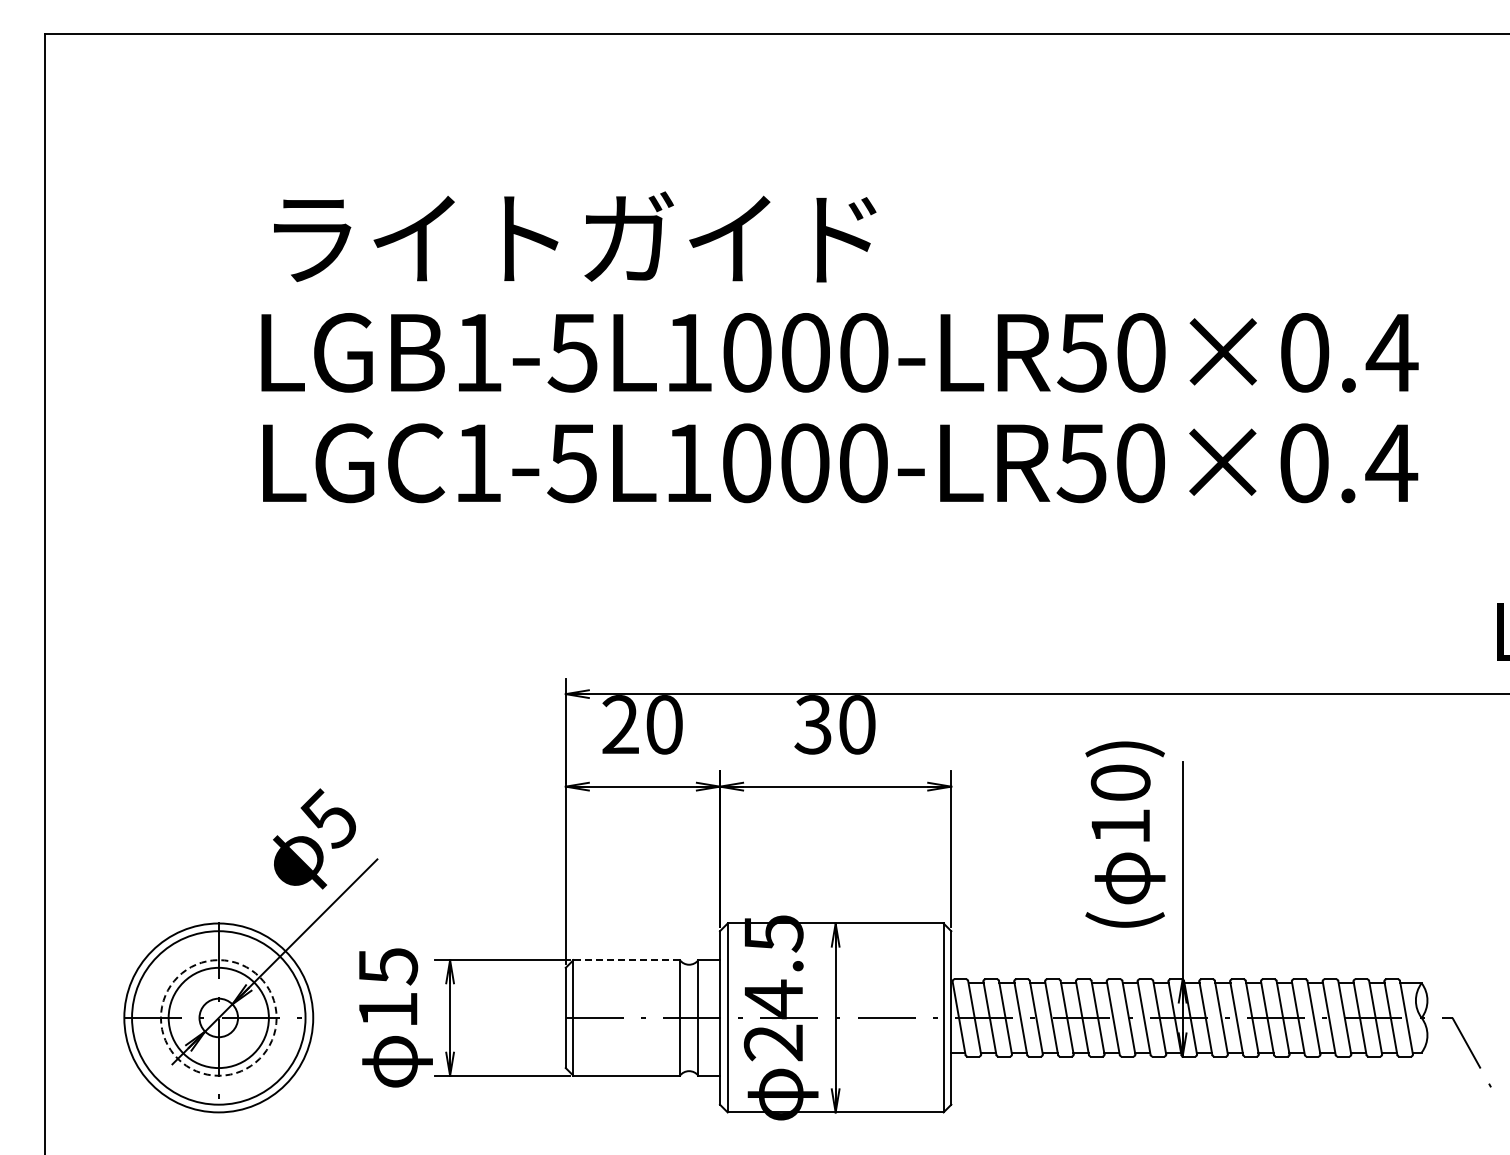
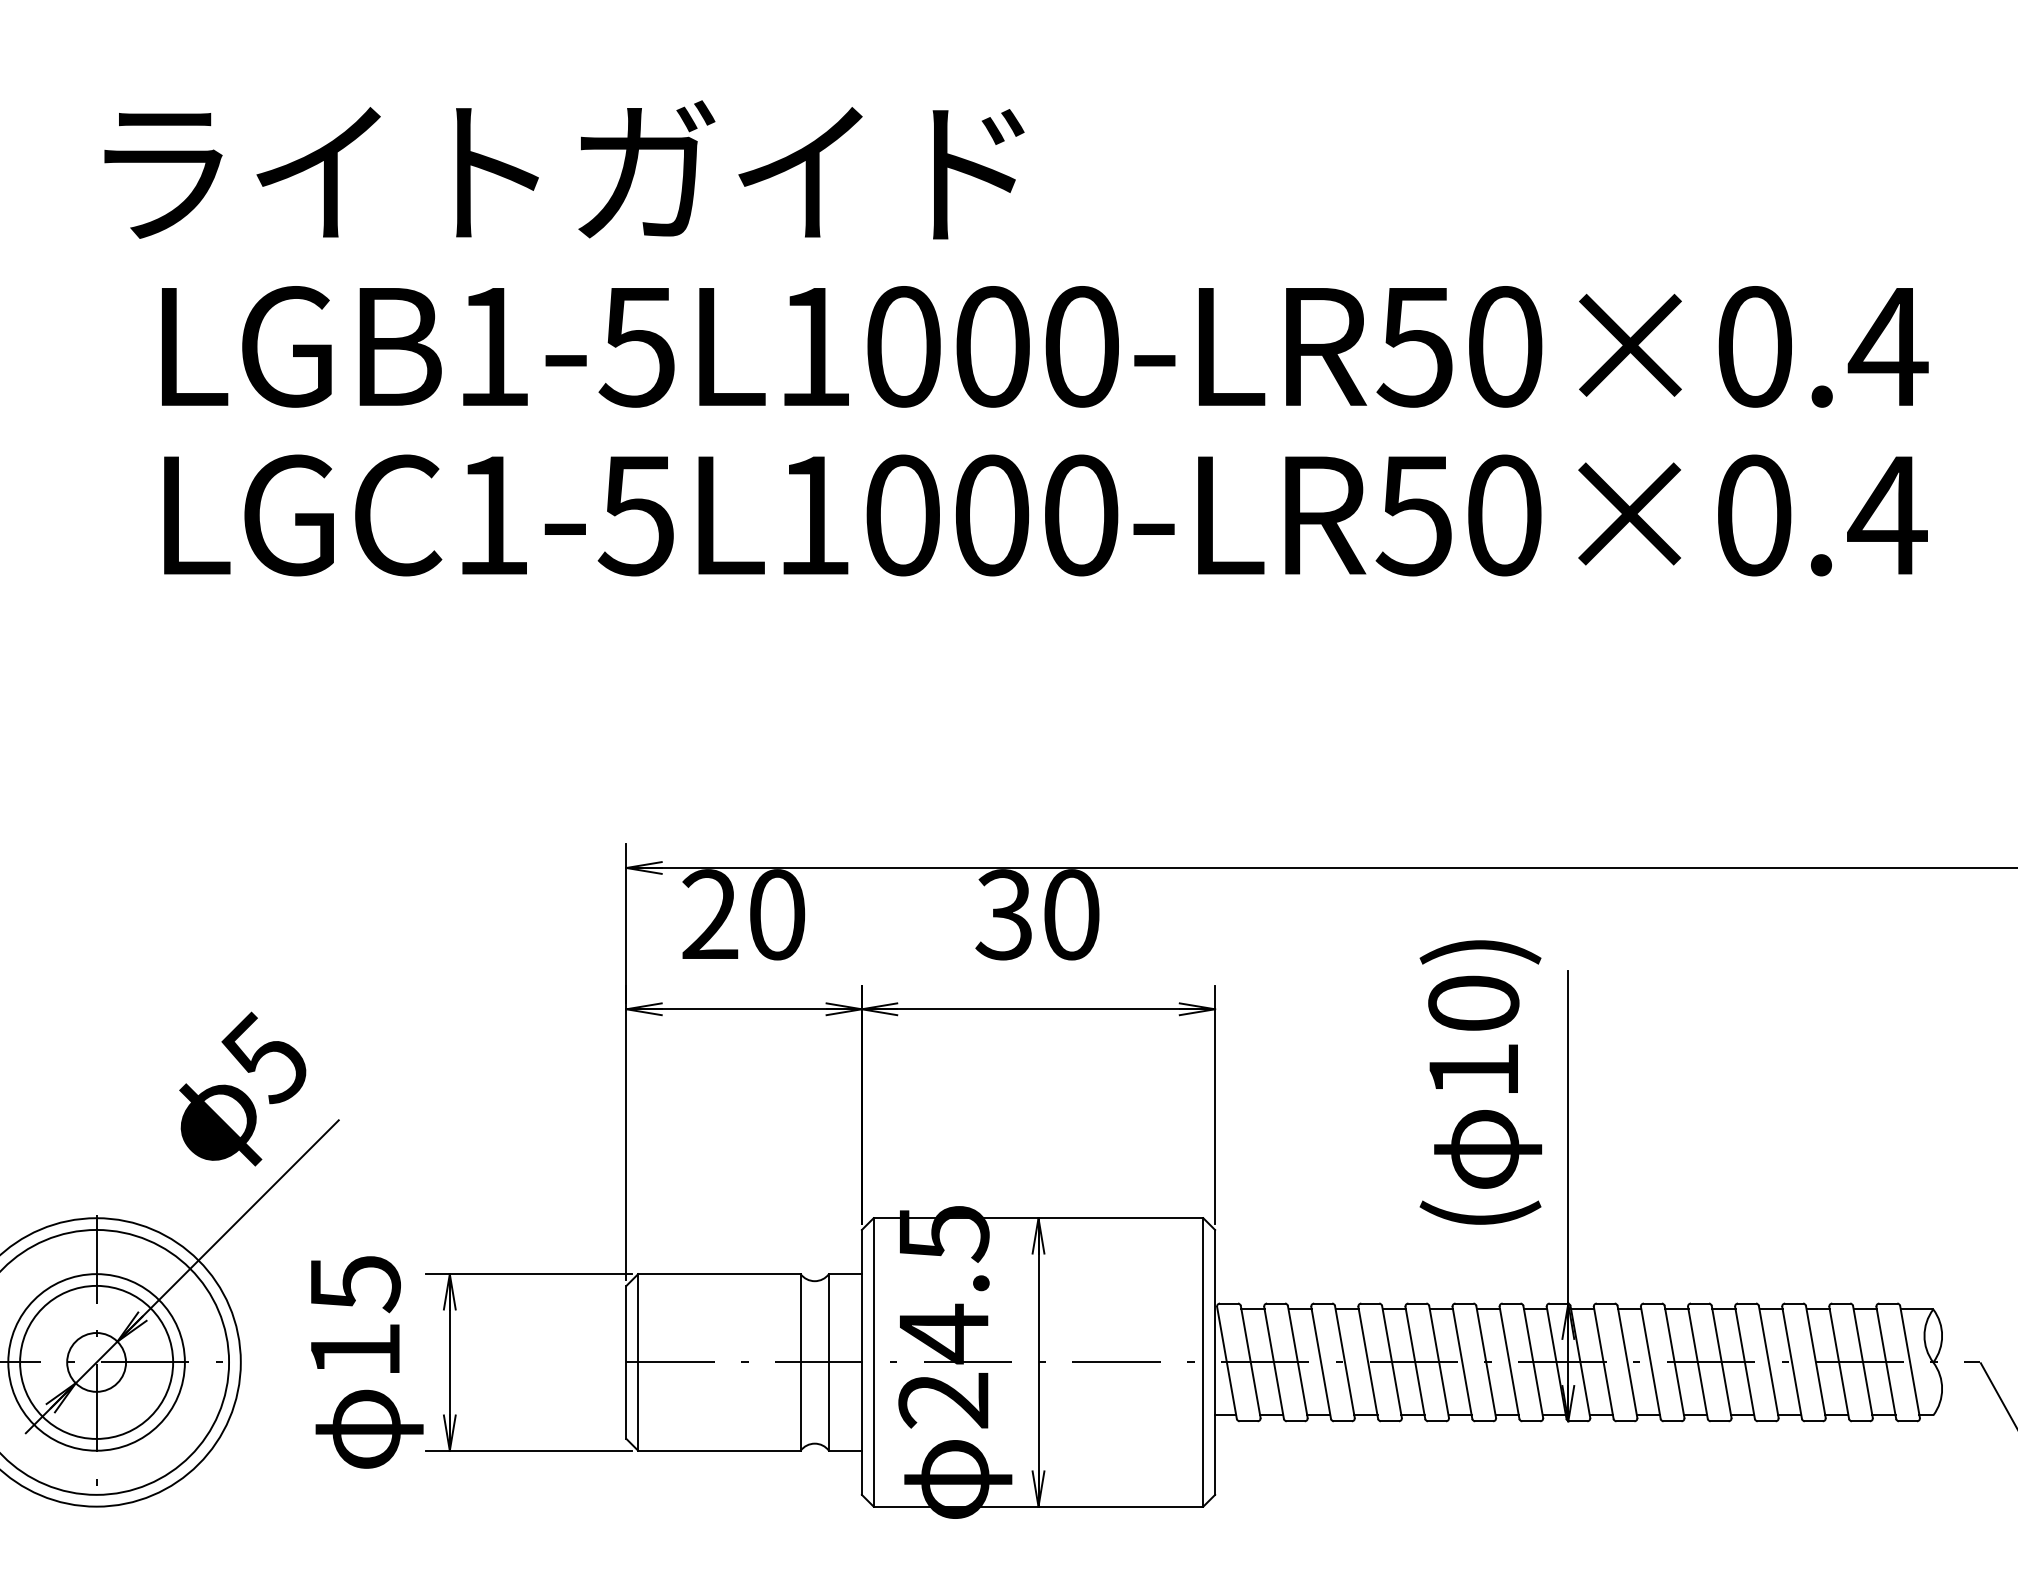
text: (575, 236) -> (564, 169), moved
line: (626, 960) -> (719, 1274), dashed -> solid
circle: (218, 1017) -> (96, 1361), dashed -> solid

